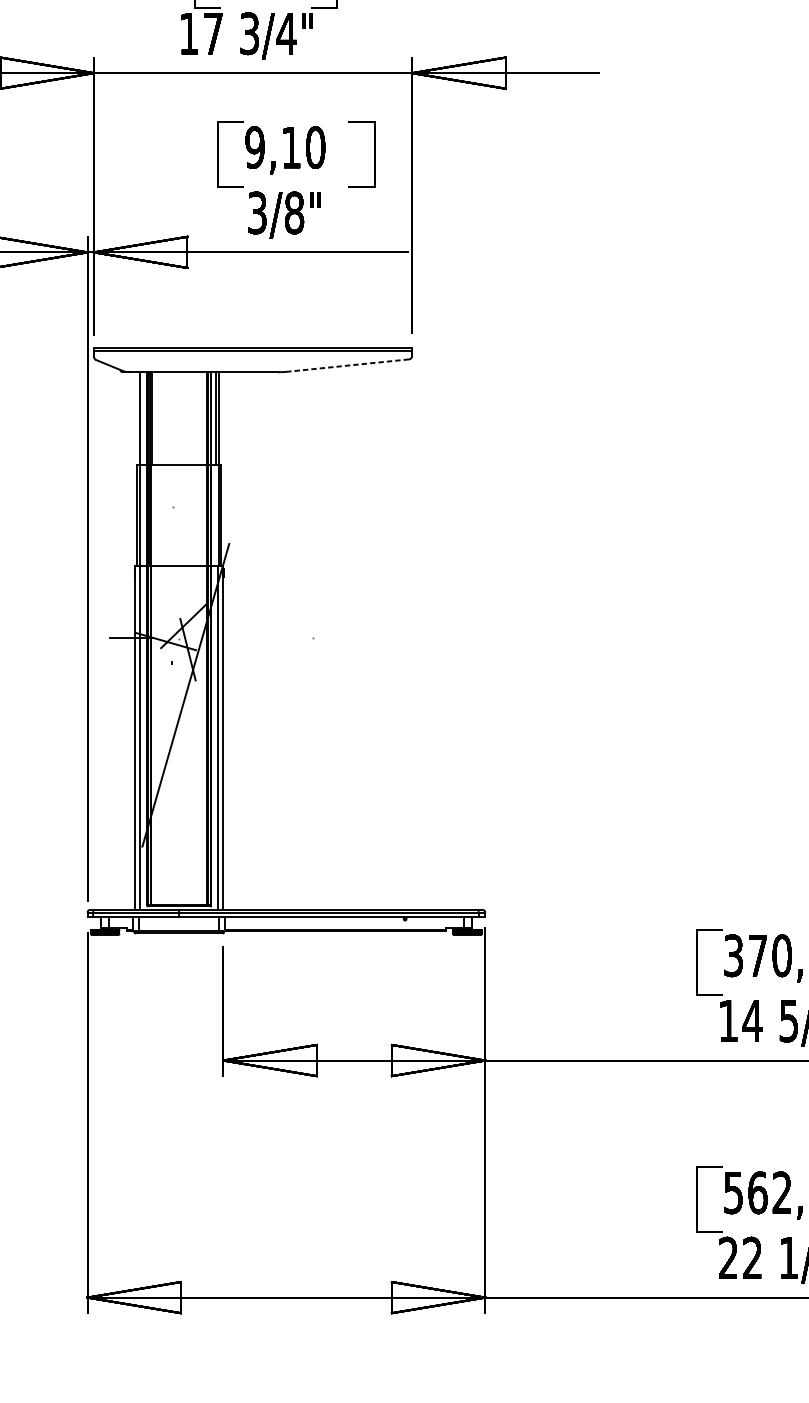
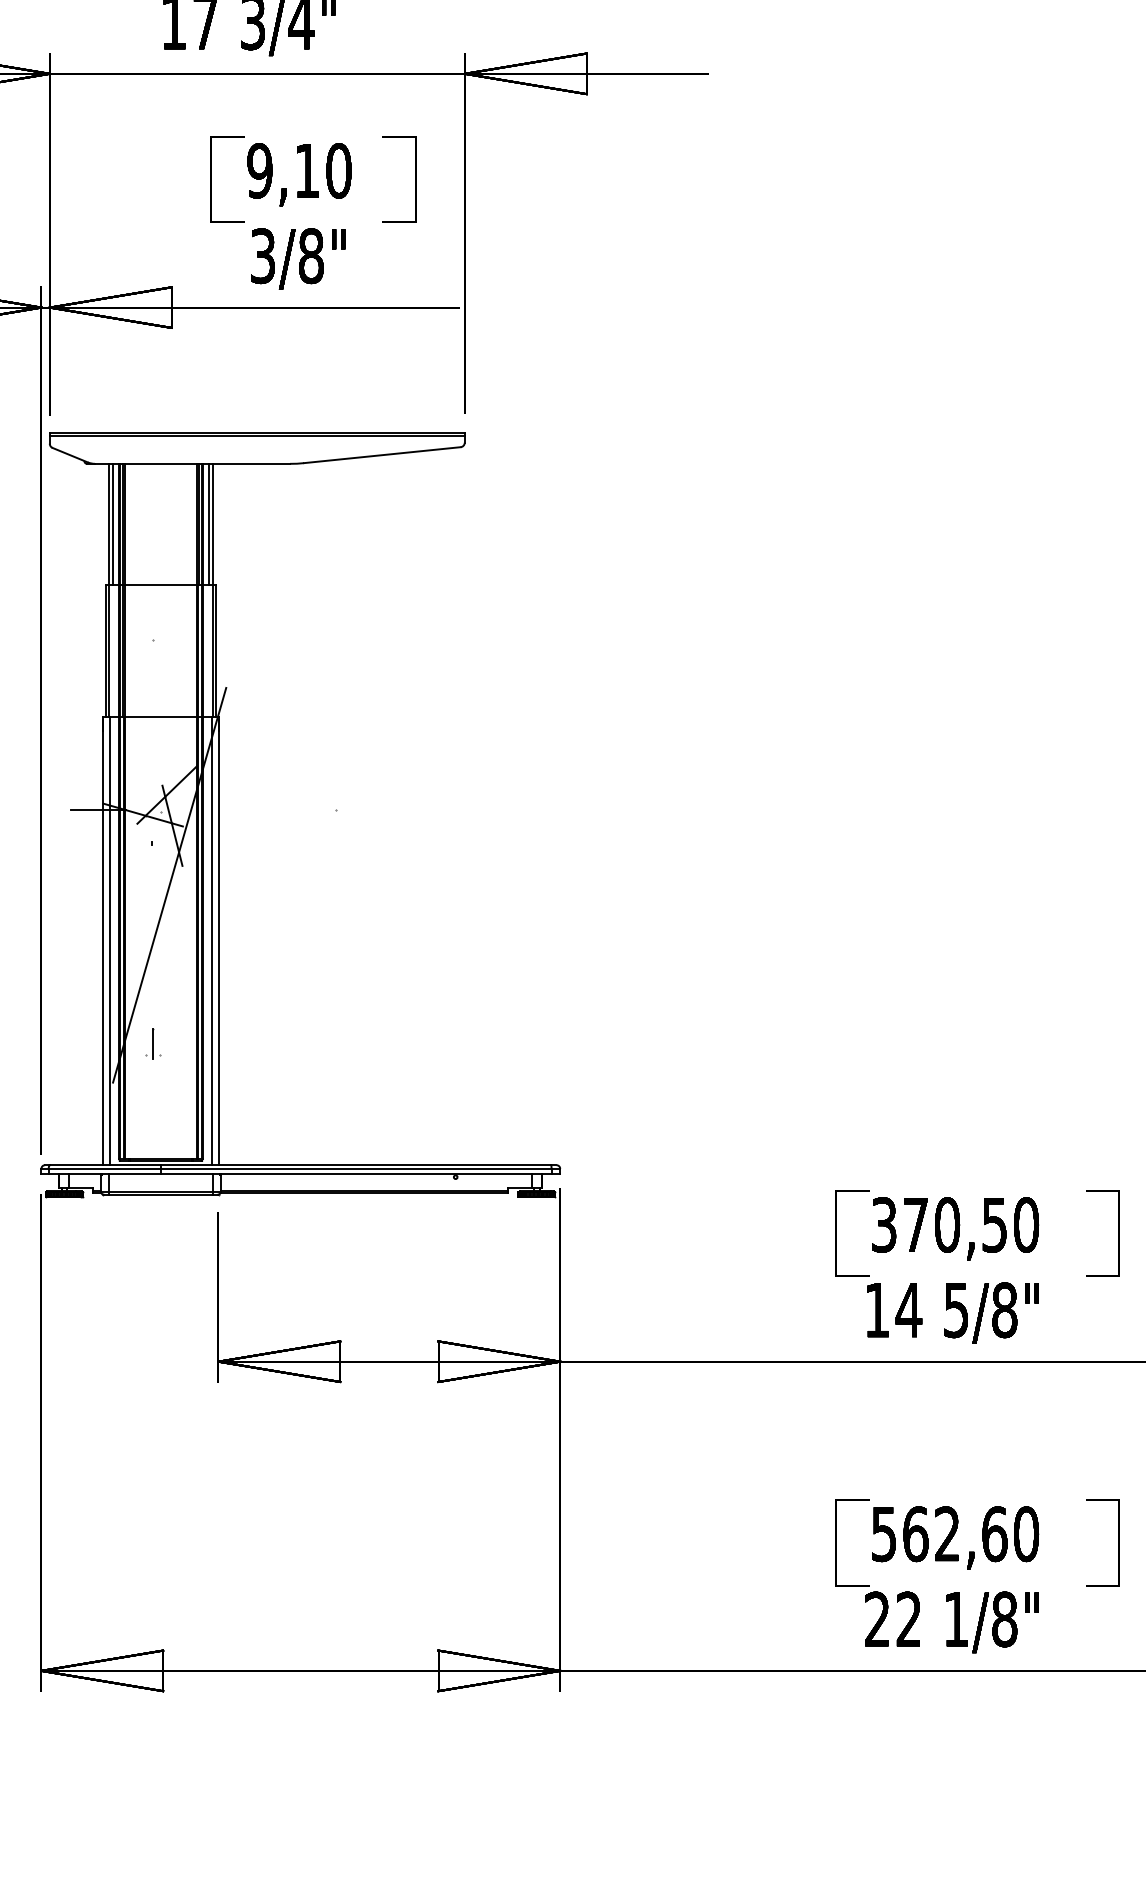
line: (349, 365) -> (382, 455), dashed -> solid
line: (142, 418) -> (112, 524), added
part: (173, 816) -> (153, 1043), added

